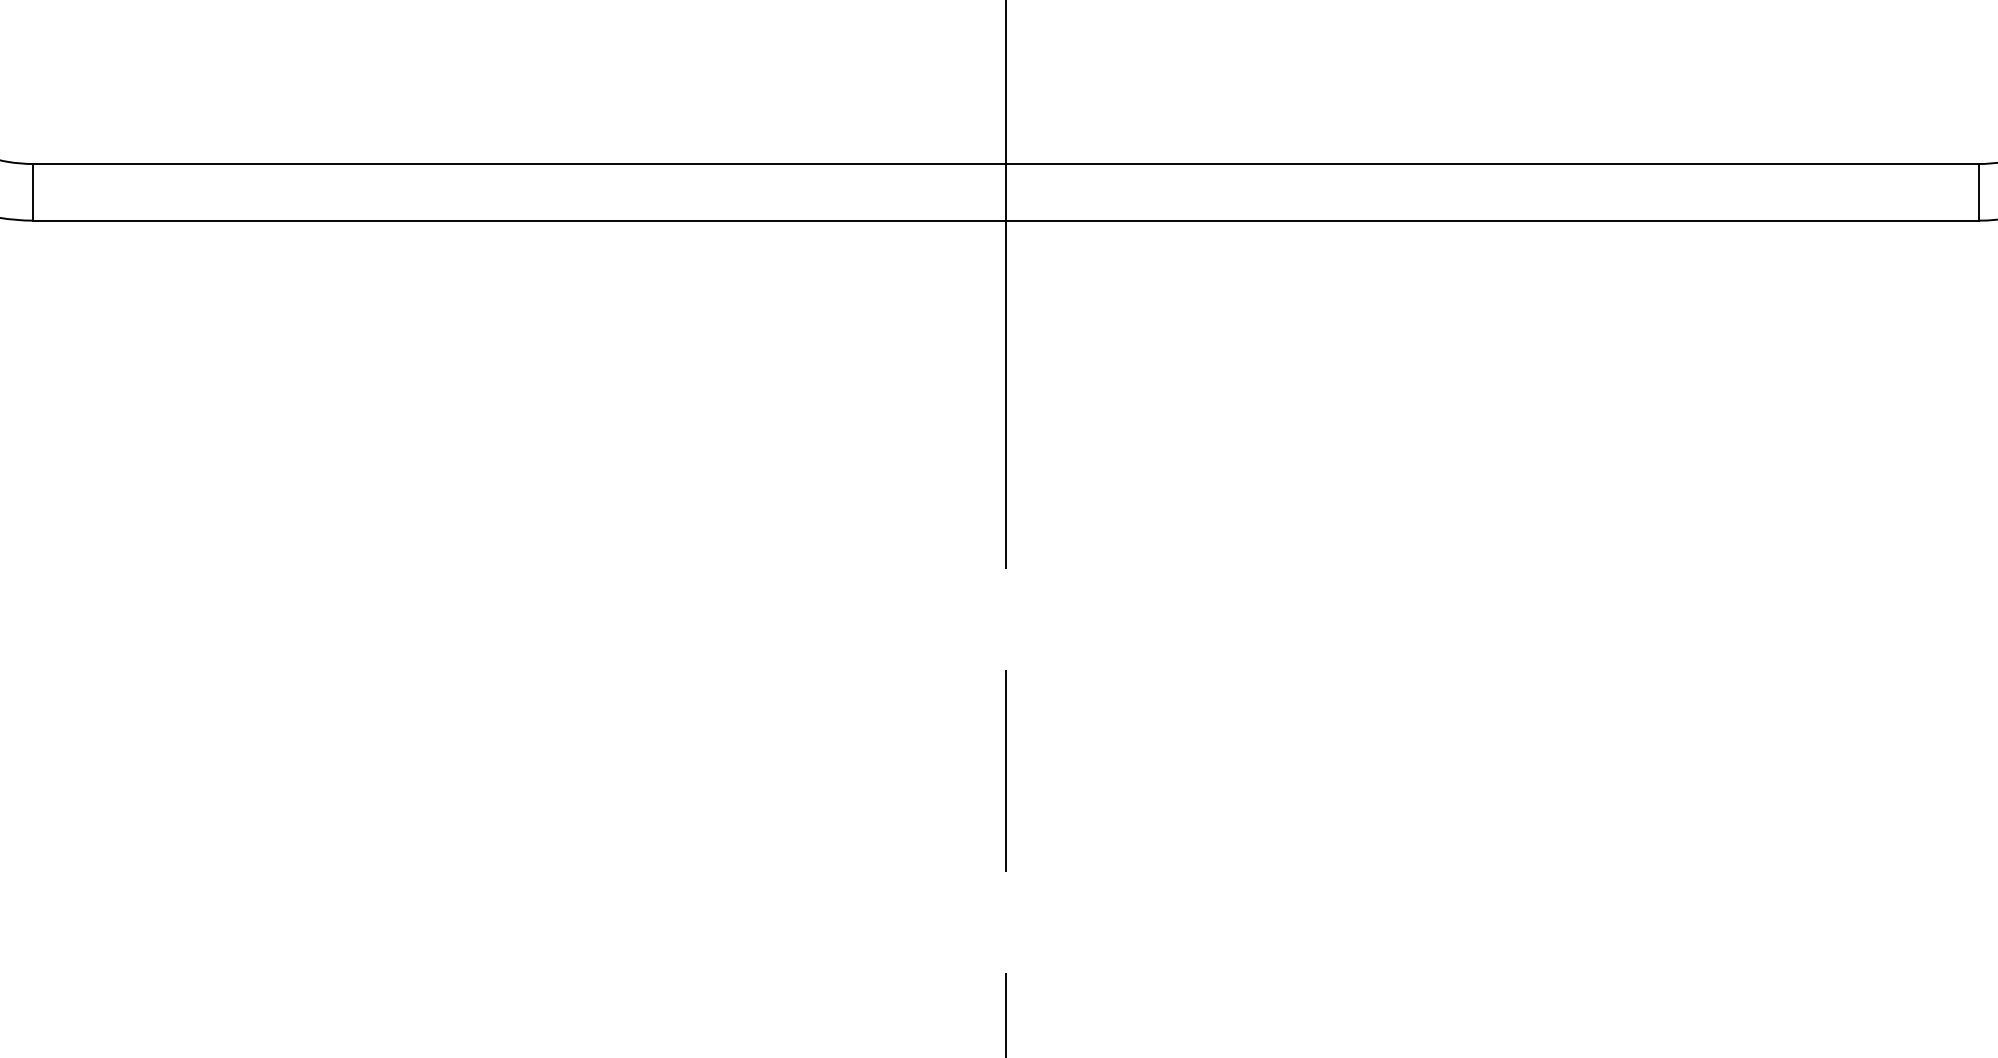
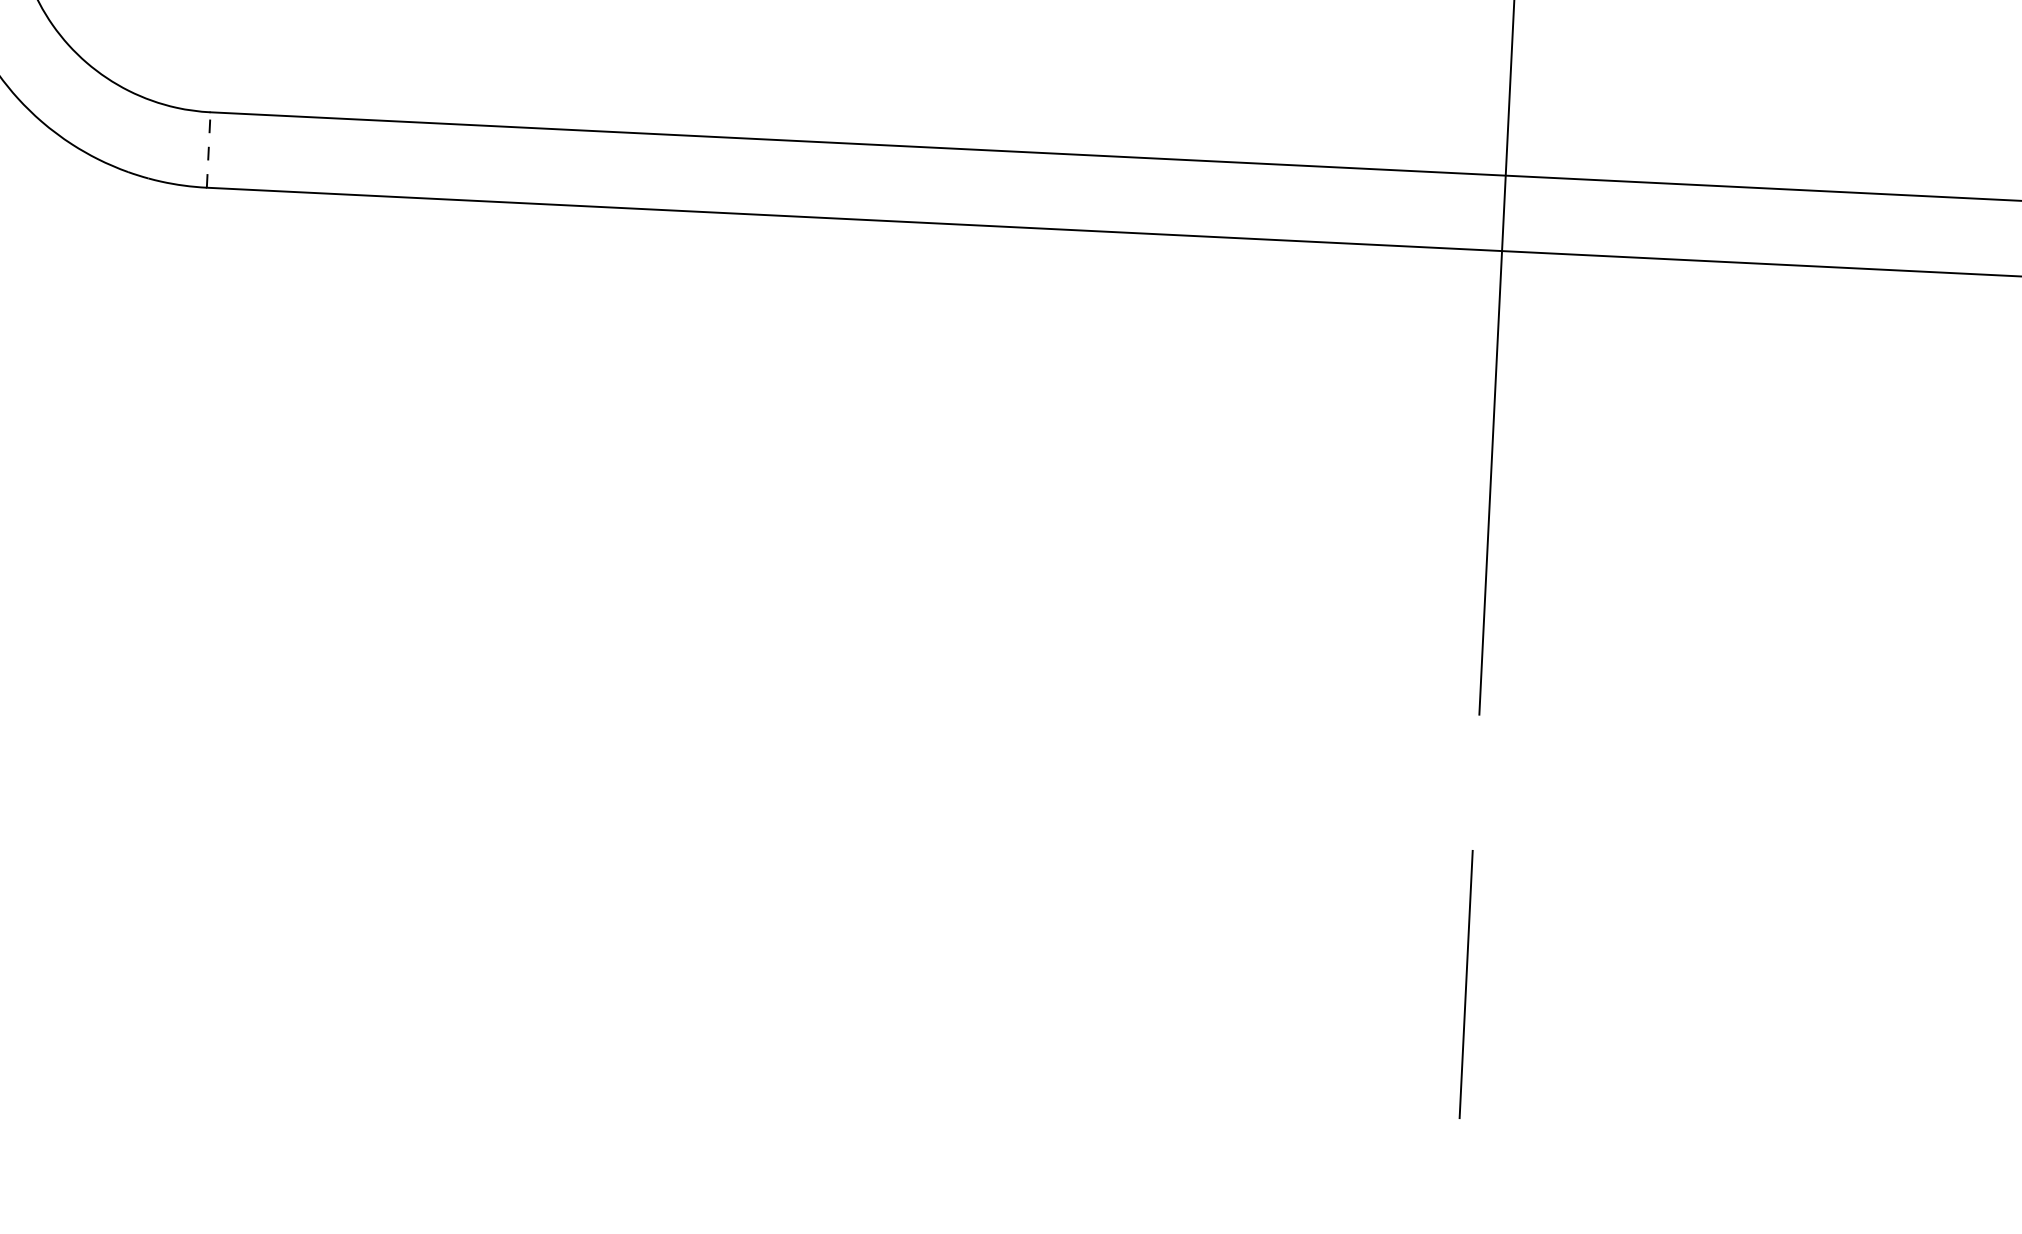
line: (33, 191) -> (208, 148), solid -> dashed

